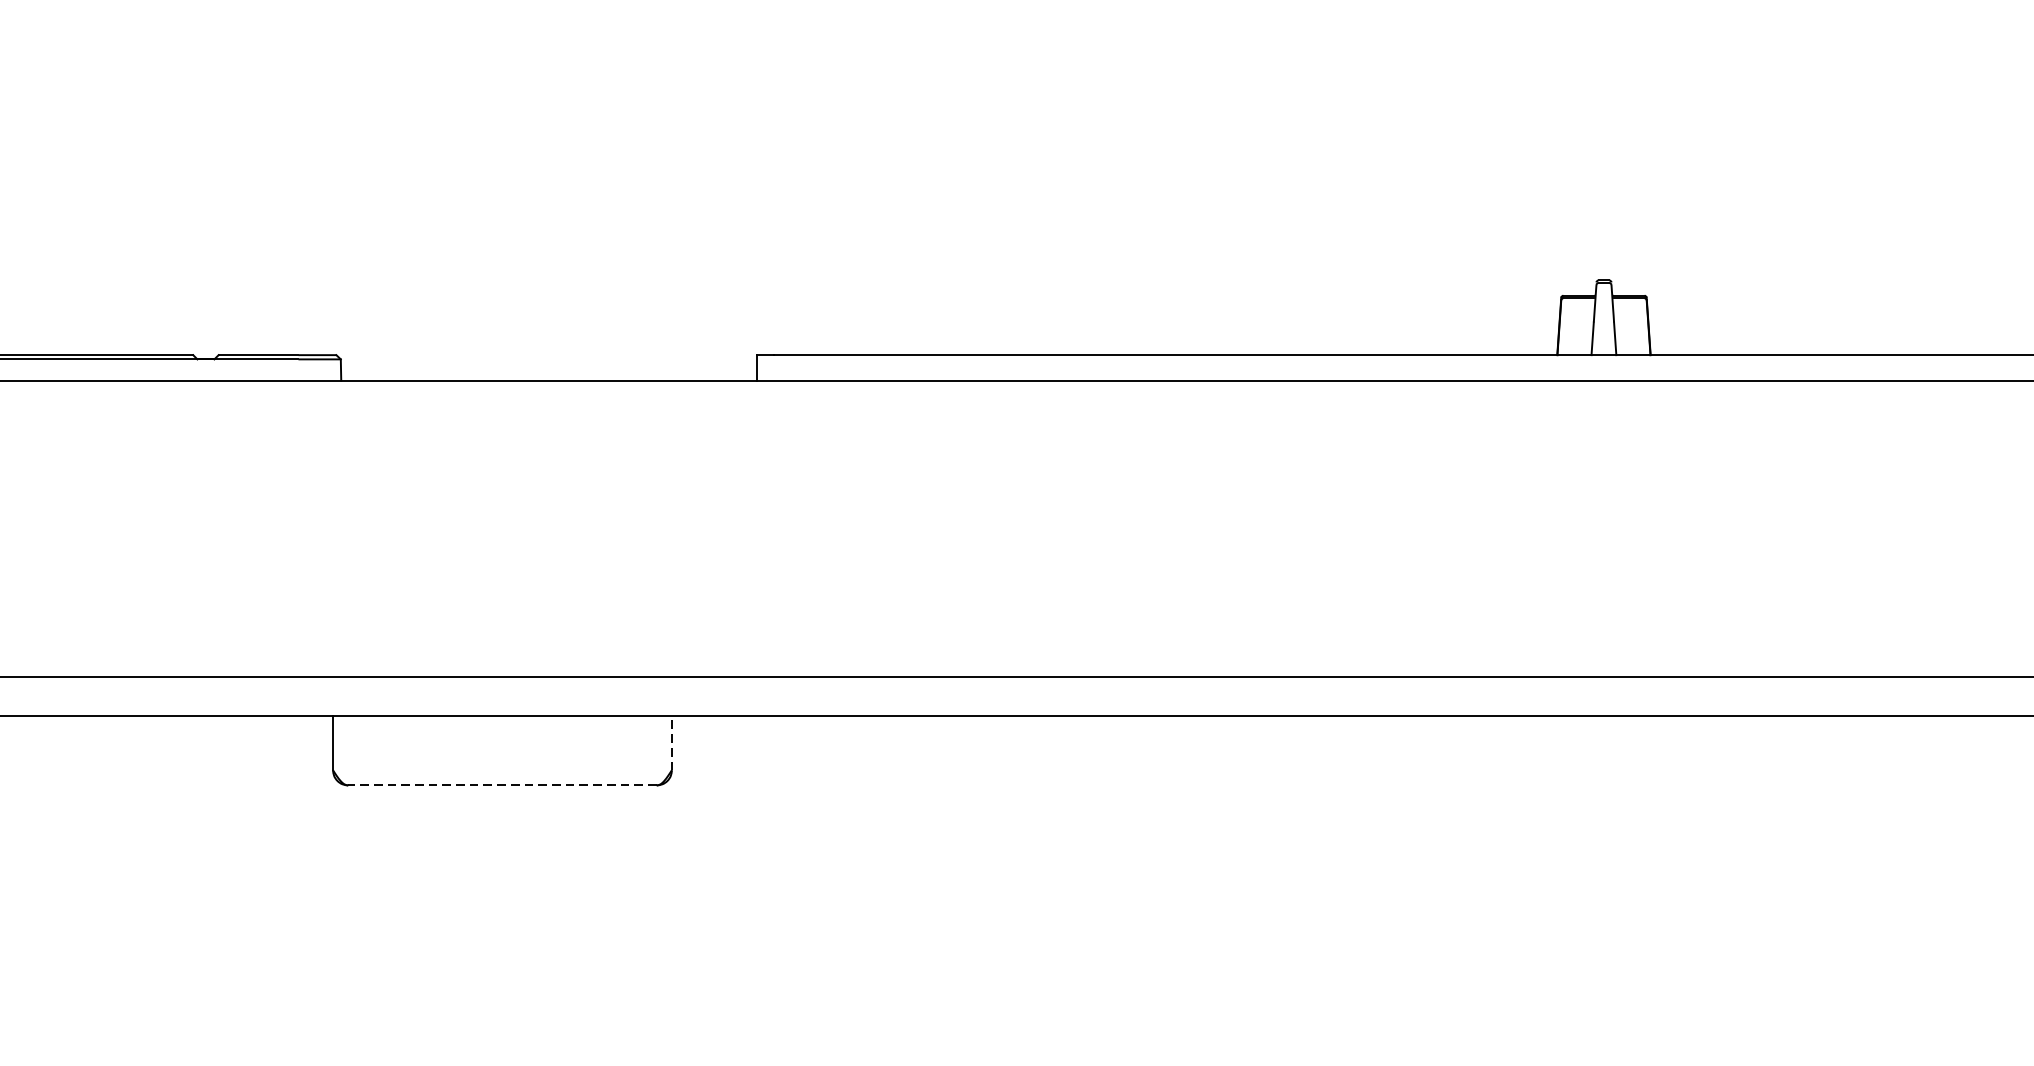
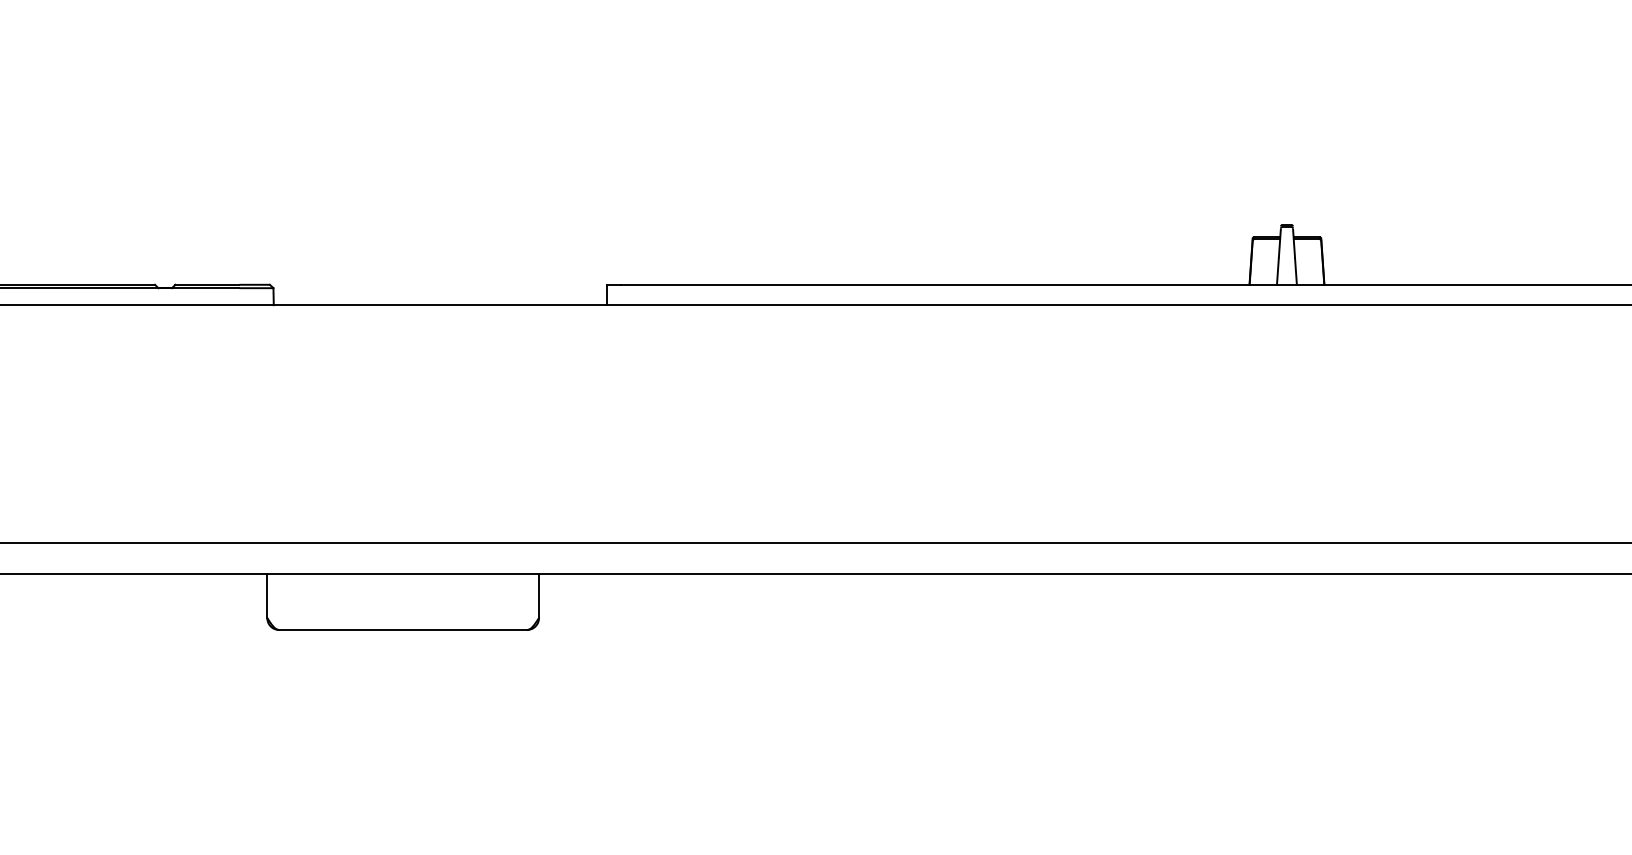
line: (672, 743) -> (539, 596), dashed -> solid
line: (502, 785) -> (403, 630), dashed -> solid

